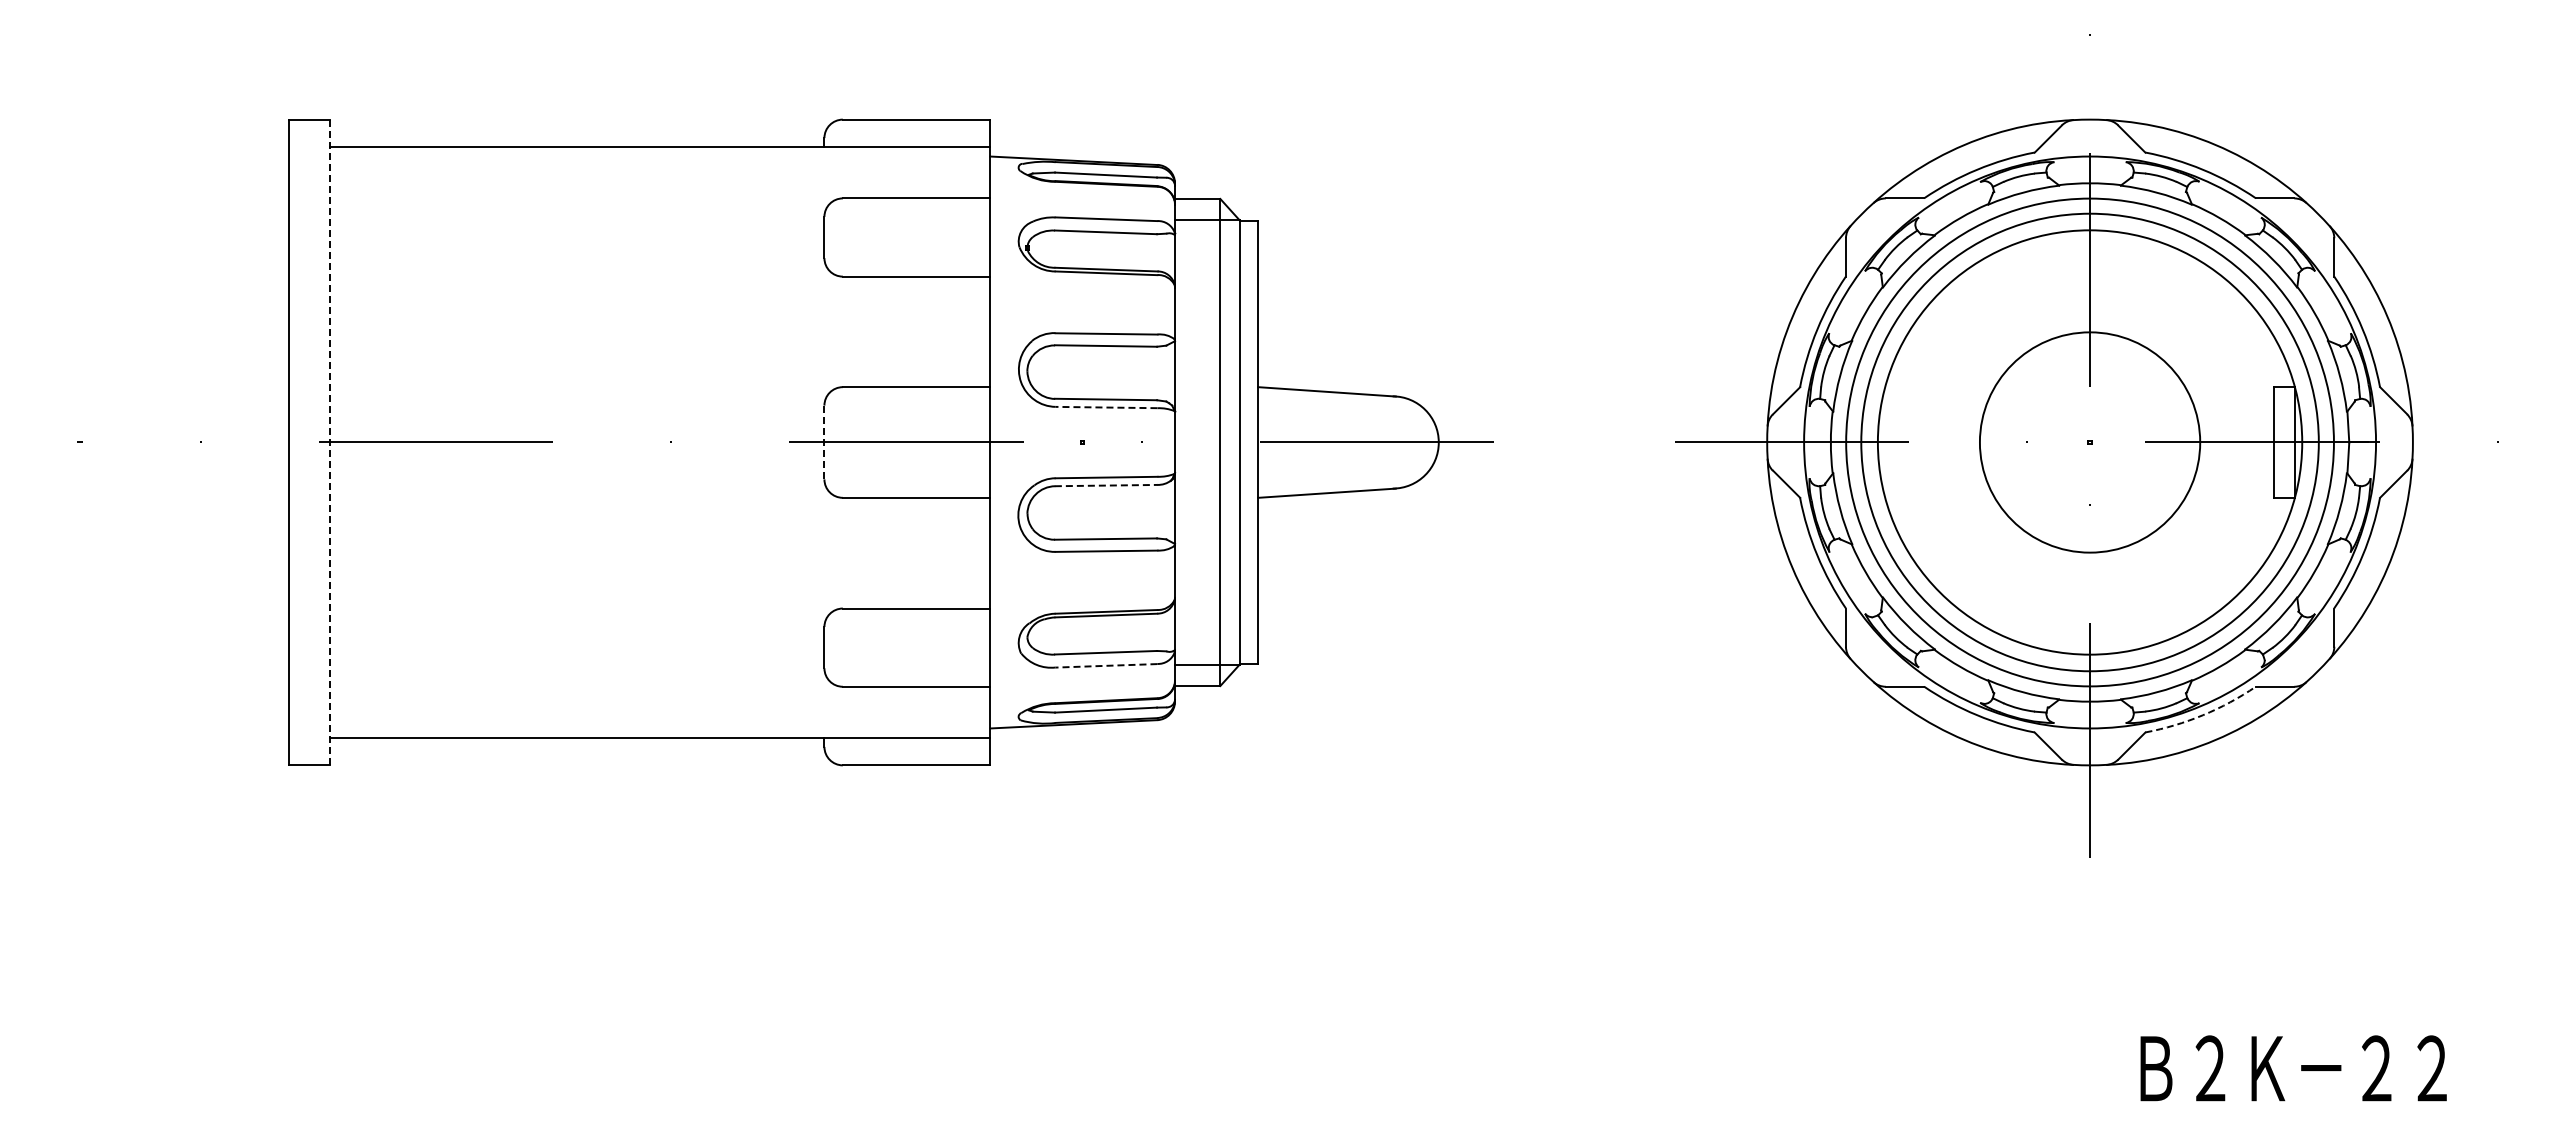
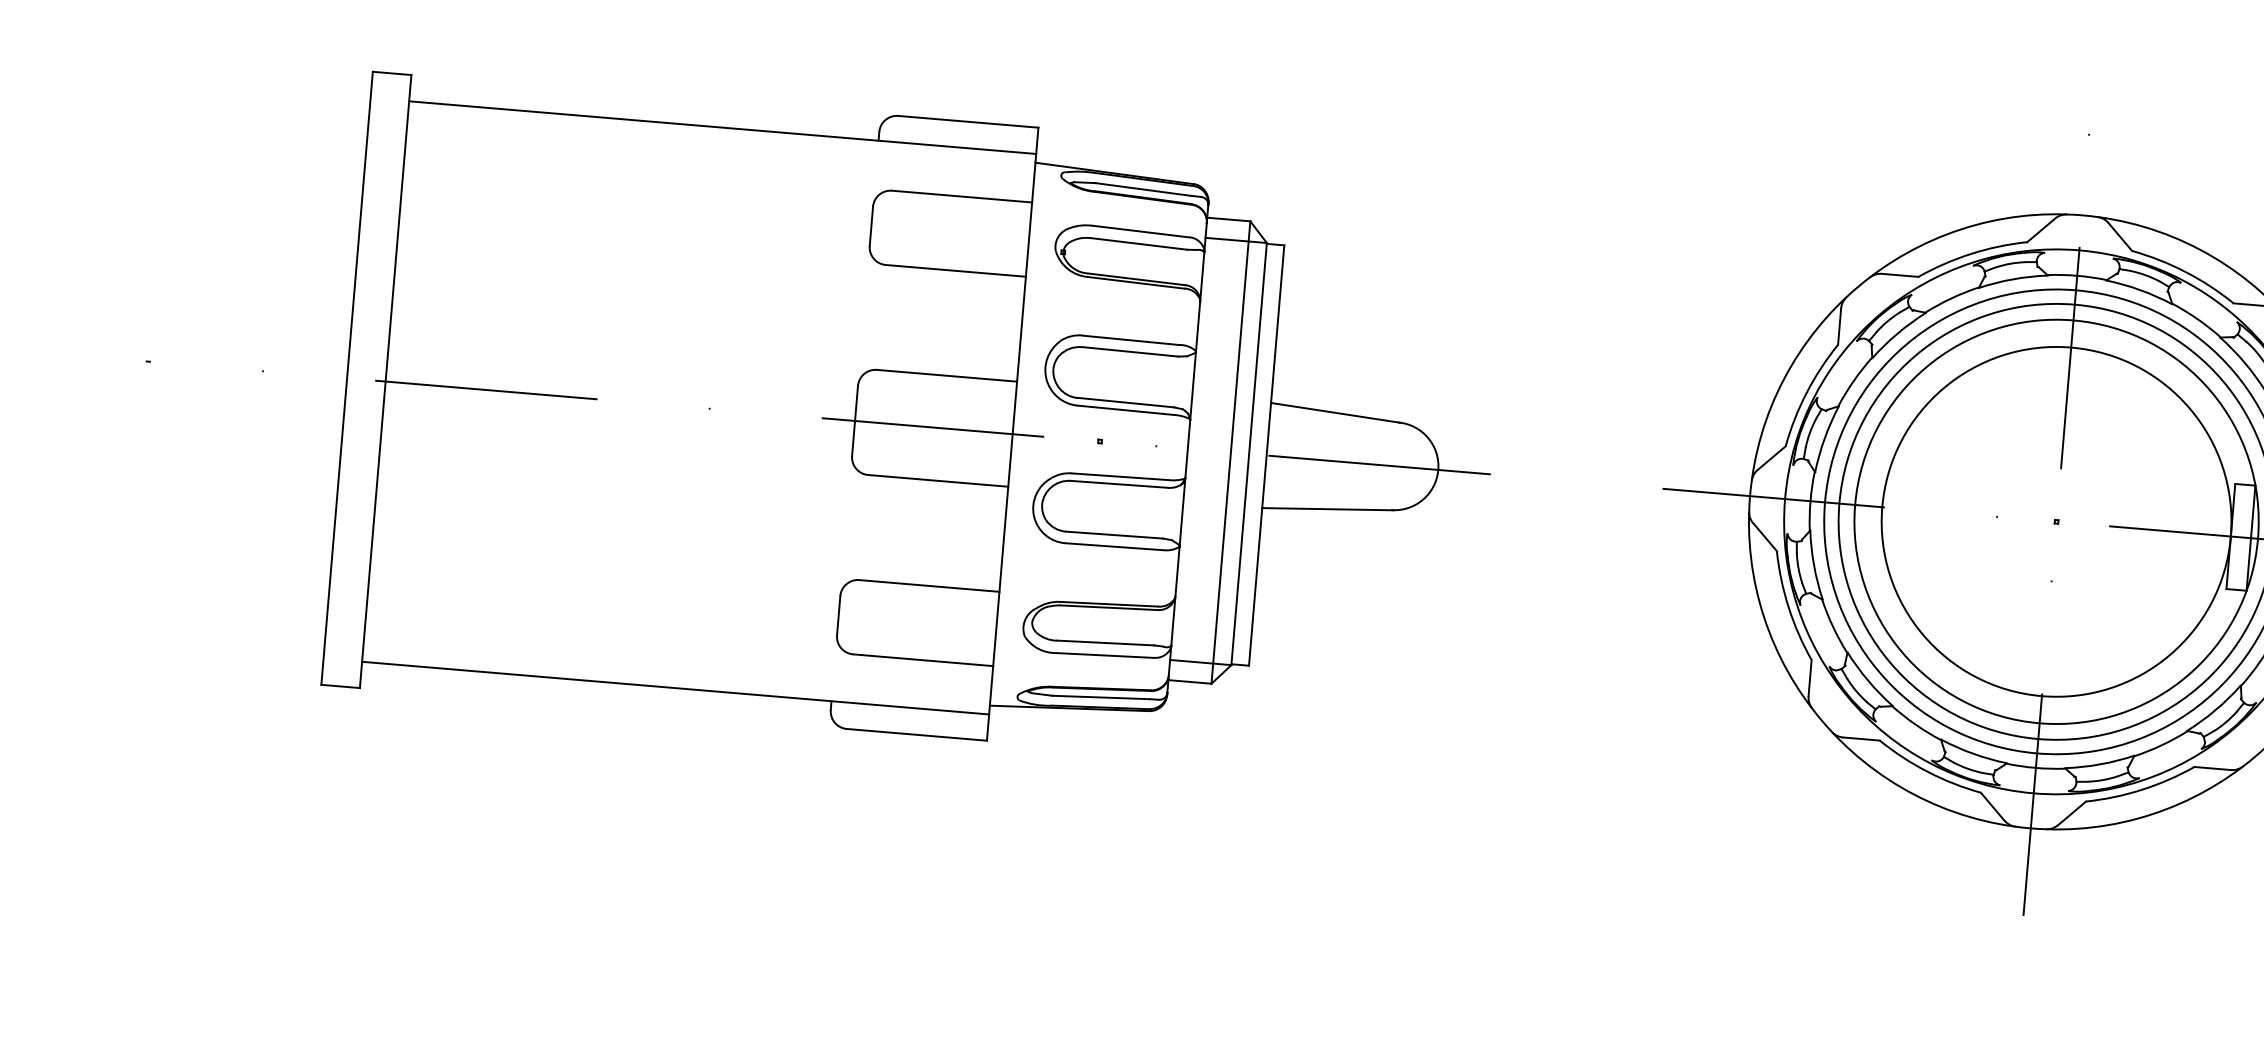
line: (1106, 407) -> (1125, 410), dashed -> solid
line: (329, 442) -> (385, 381), dashed -> solid
line: (824, 442) -> (855, 420), dashed -> solid
circle: (2089, 442) -> (2056, 521), size x1.67
line: (1106, 485) -> (1119, 484), dashed -> solid
line: (1106, 665) -> (1105, 655), dashed -> solid
arc: (2203, 715) -> (2142, 790), dashed -> solid

